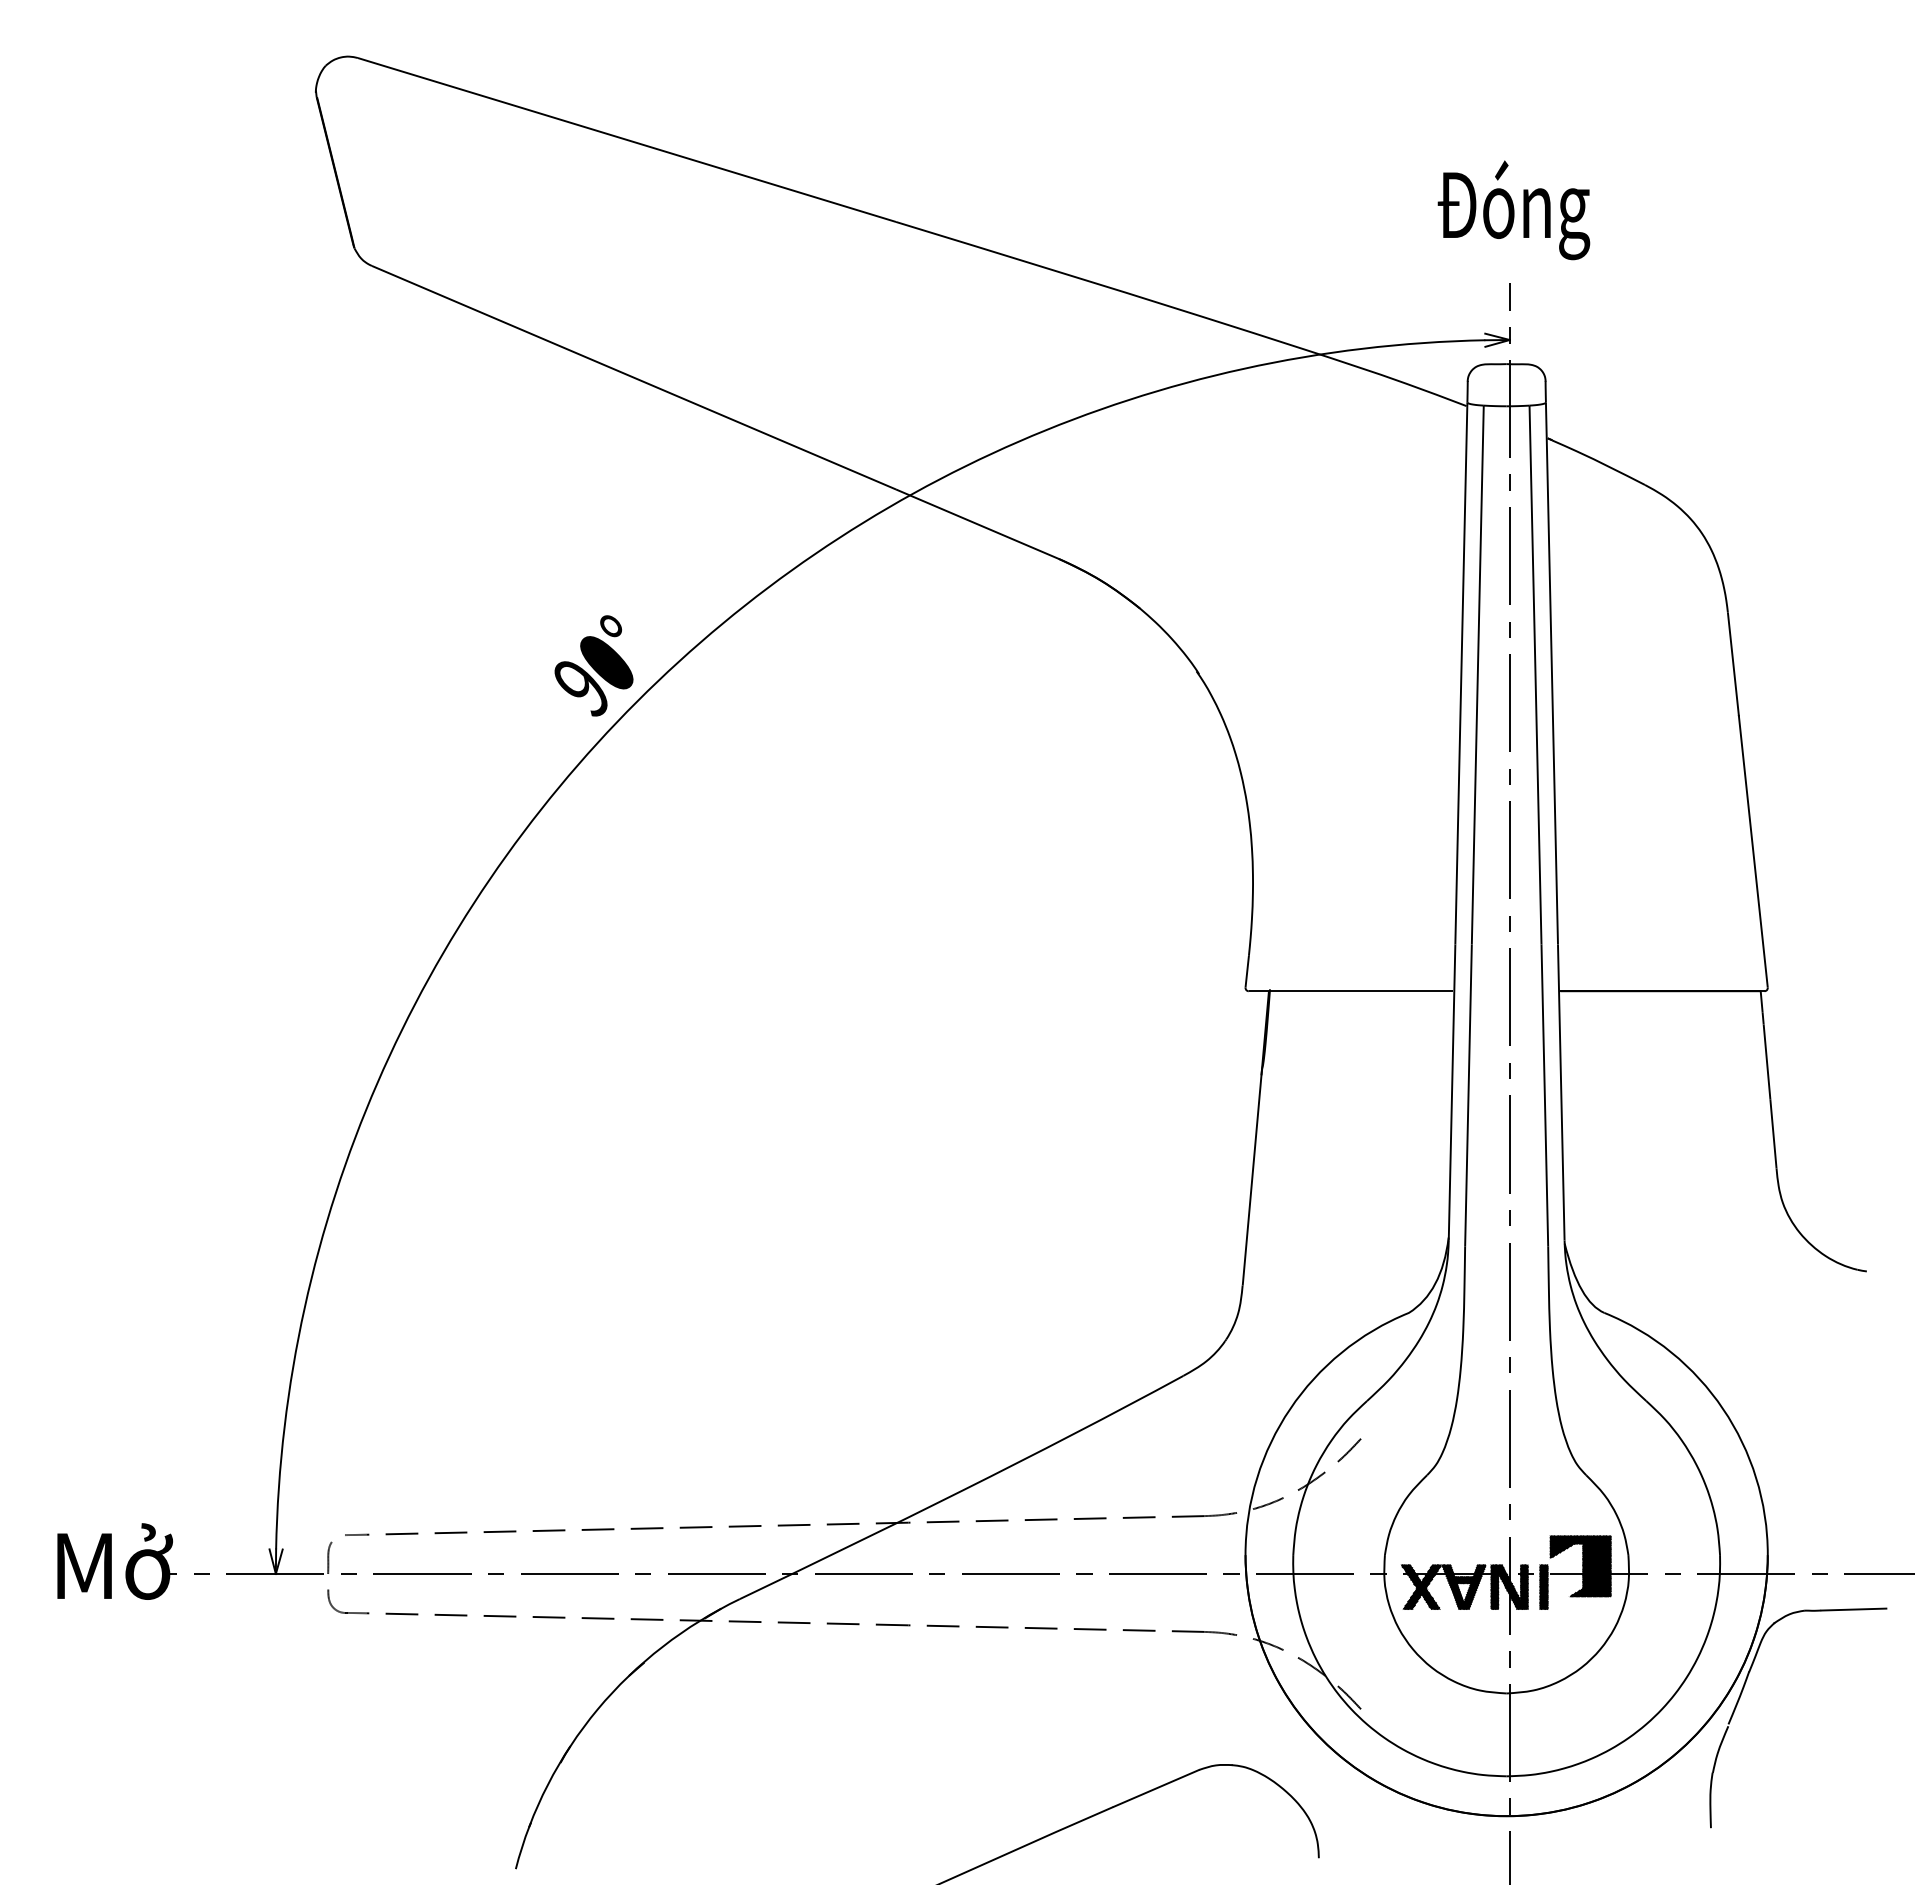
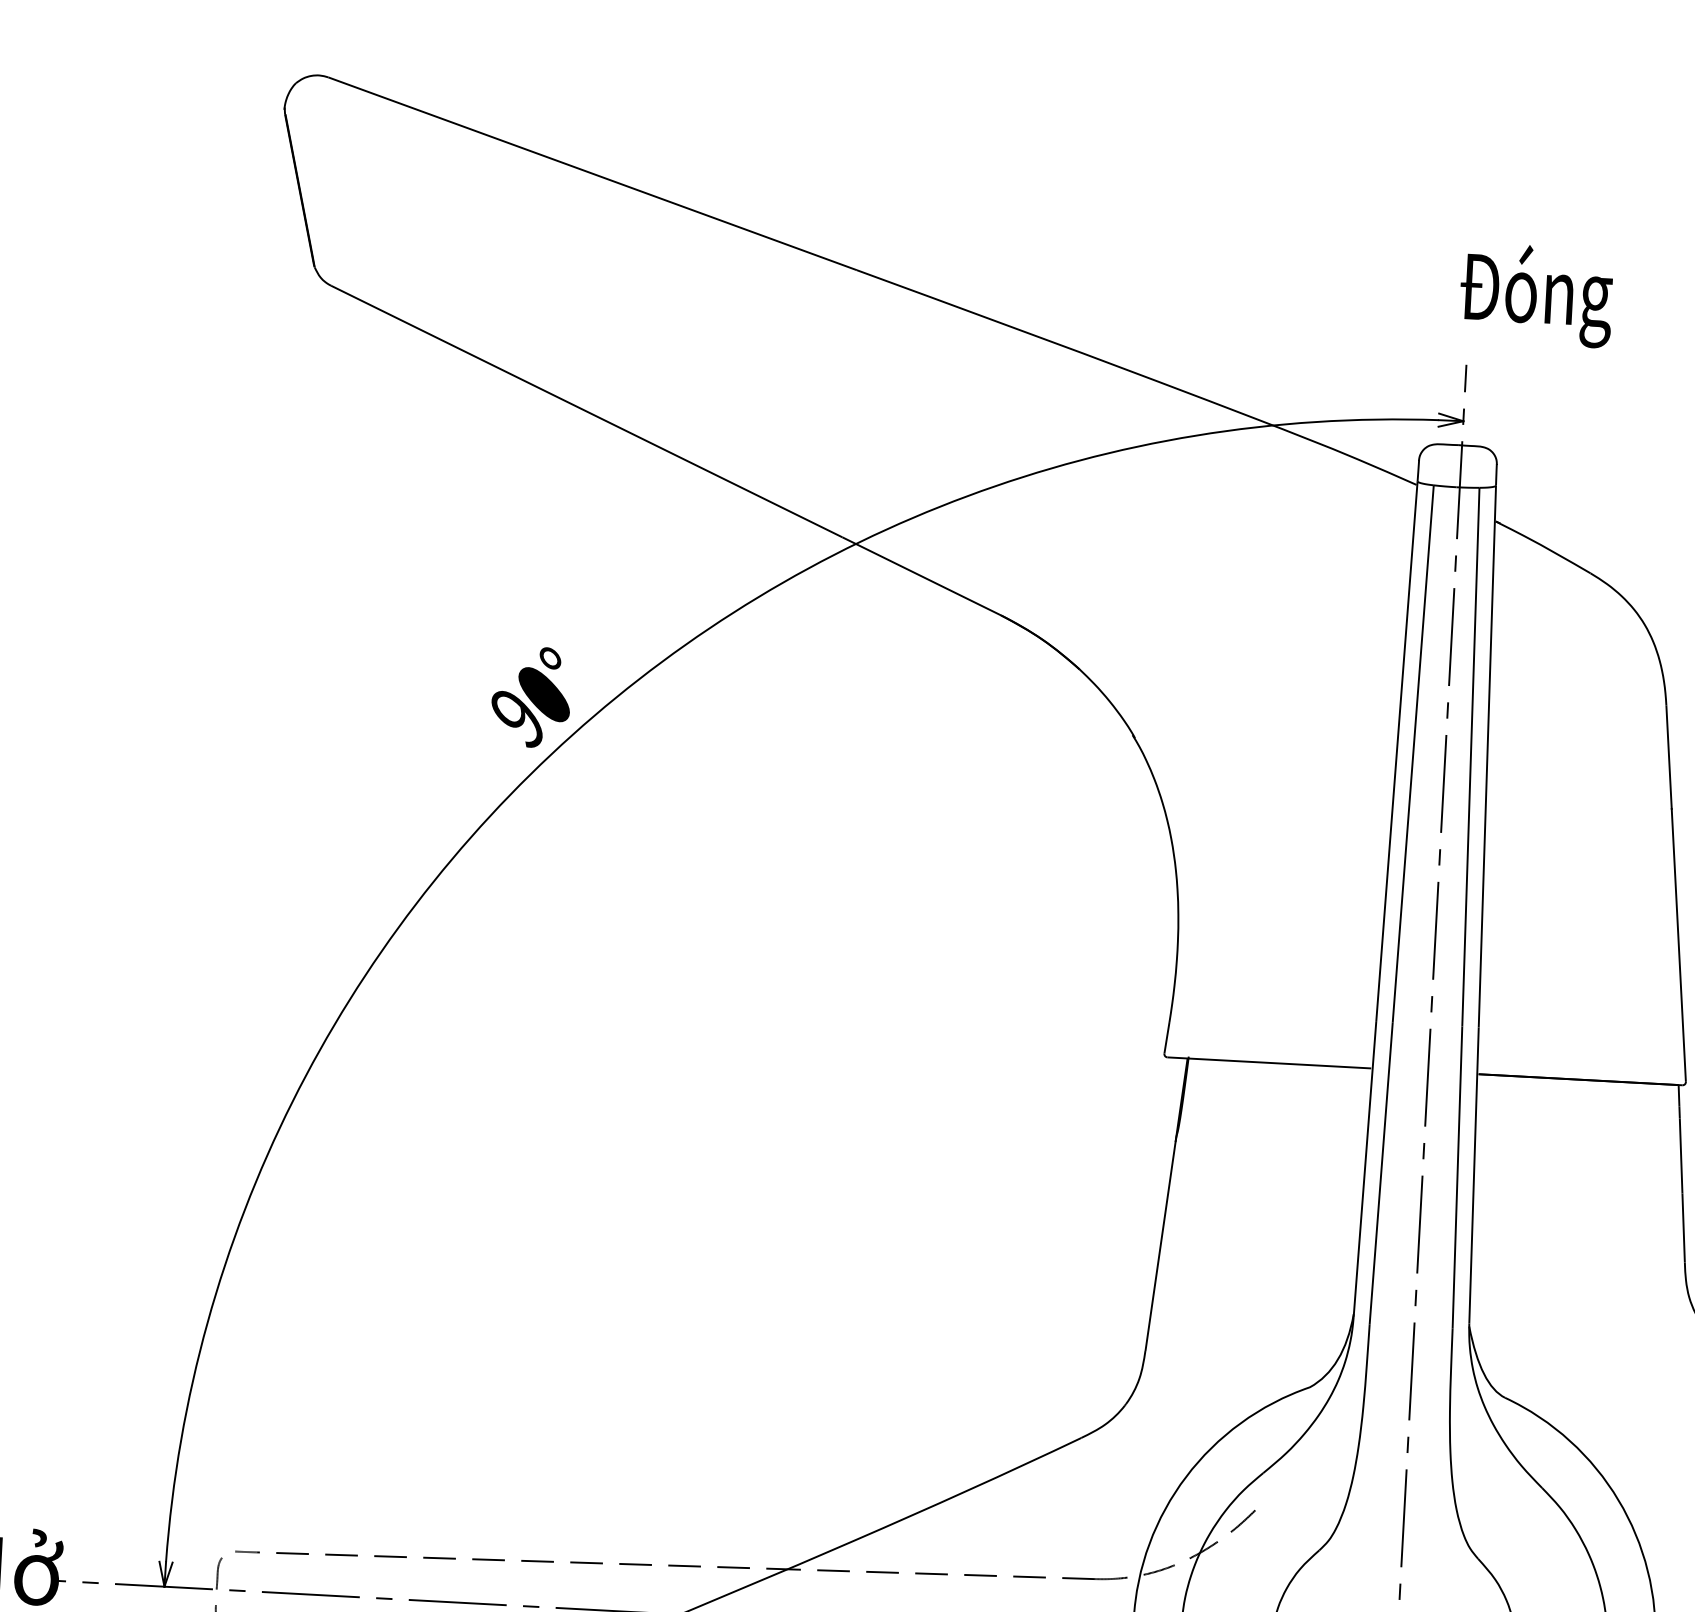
text: (1513, 210) -> (1535, 295), moved

